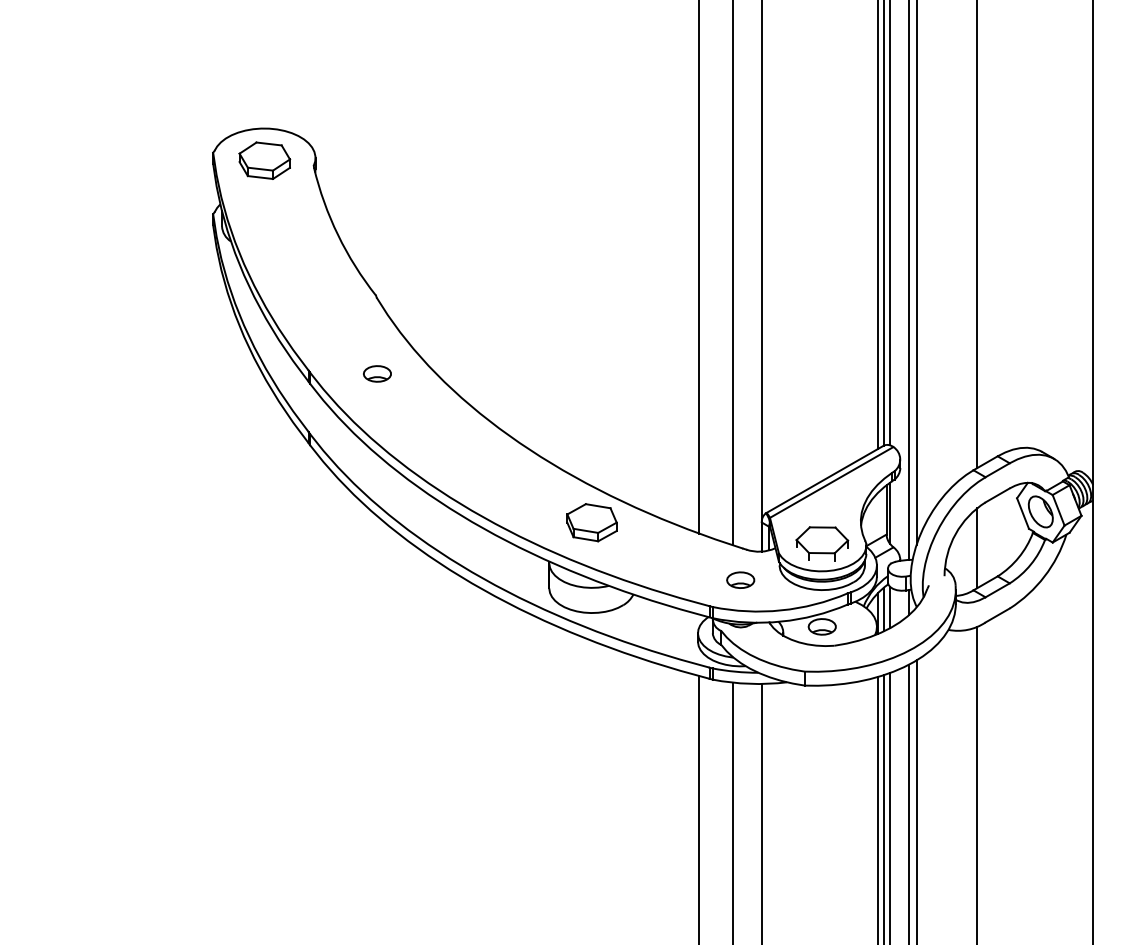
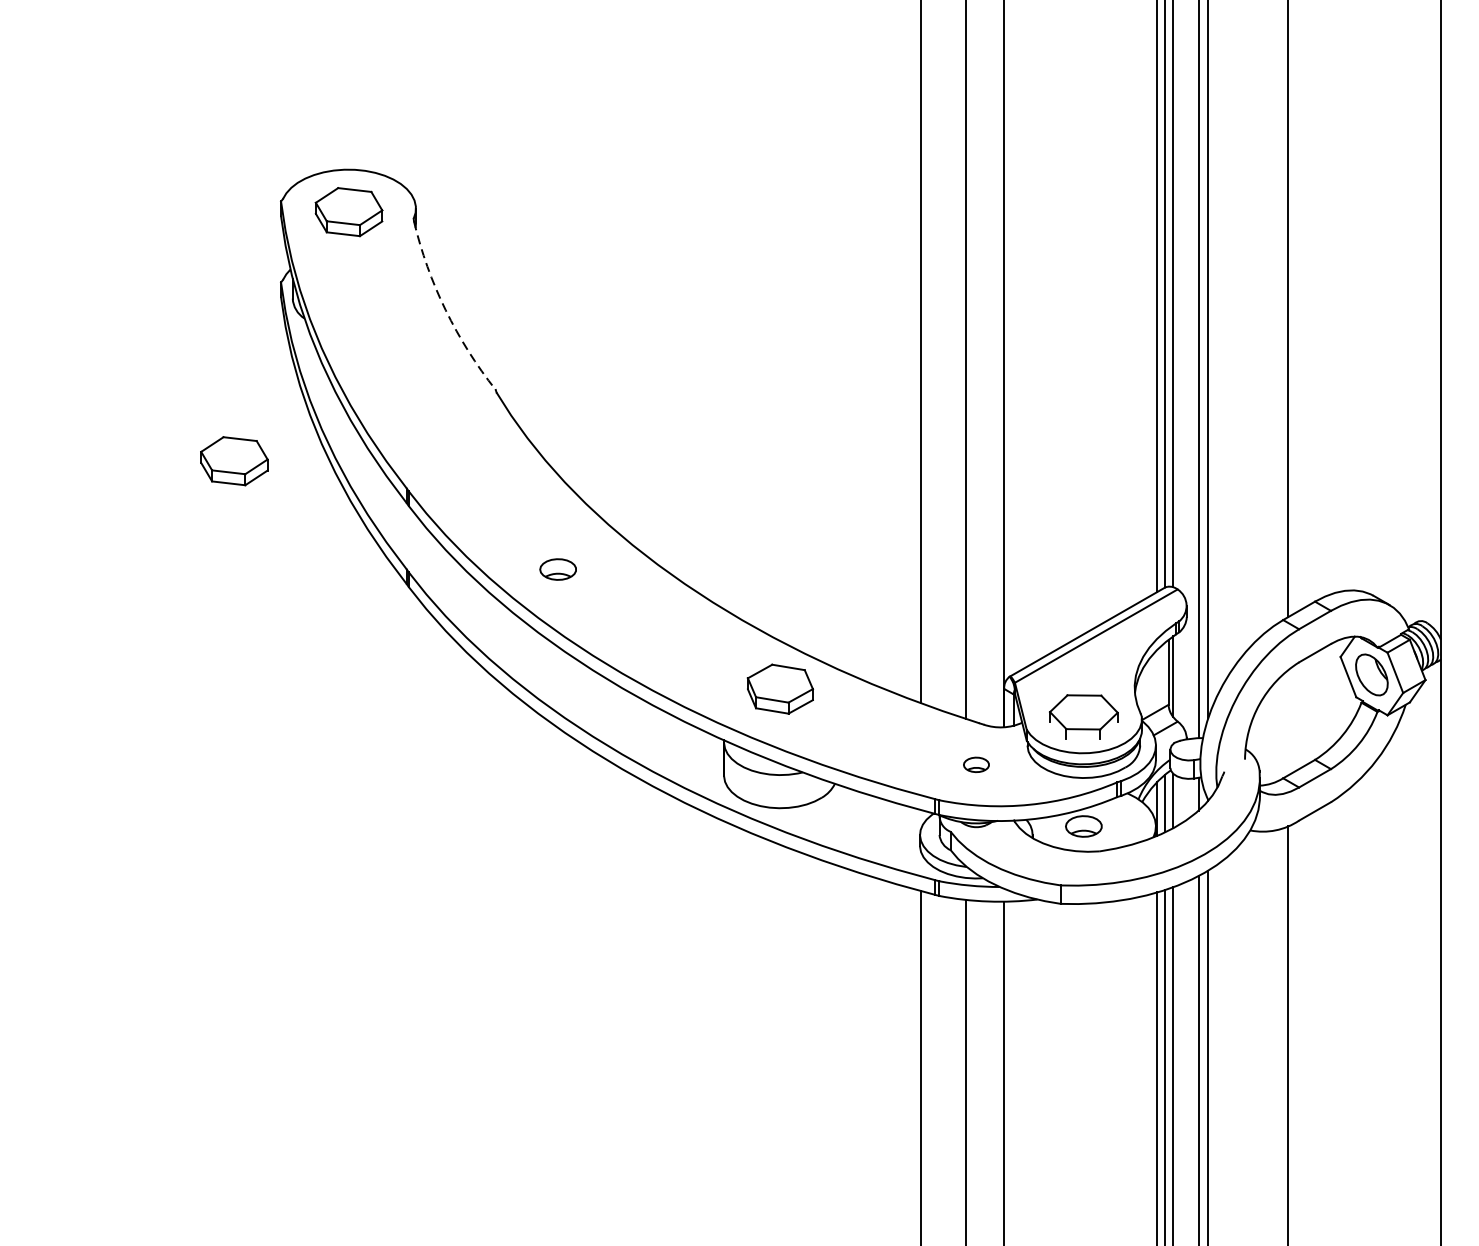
arc: (338, 235) -> (446, 310), solid -> dashed
part: (177, 349) -> (234, 460), added
part: (377, 373) -> (558, 568), moved
line: (977, 548) -> (1288, 723), removed
part: (740, 579) -> (976, 764), size x0.7

